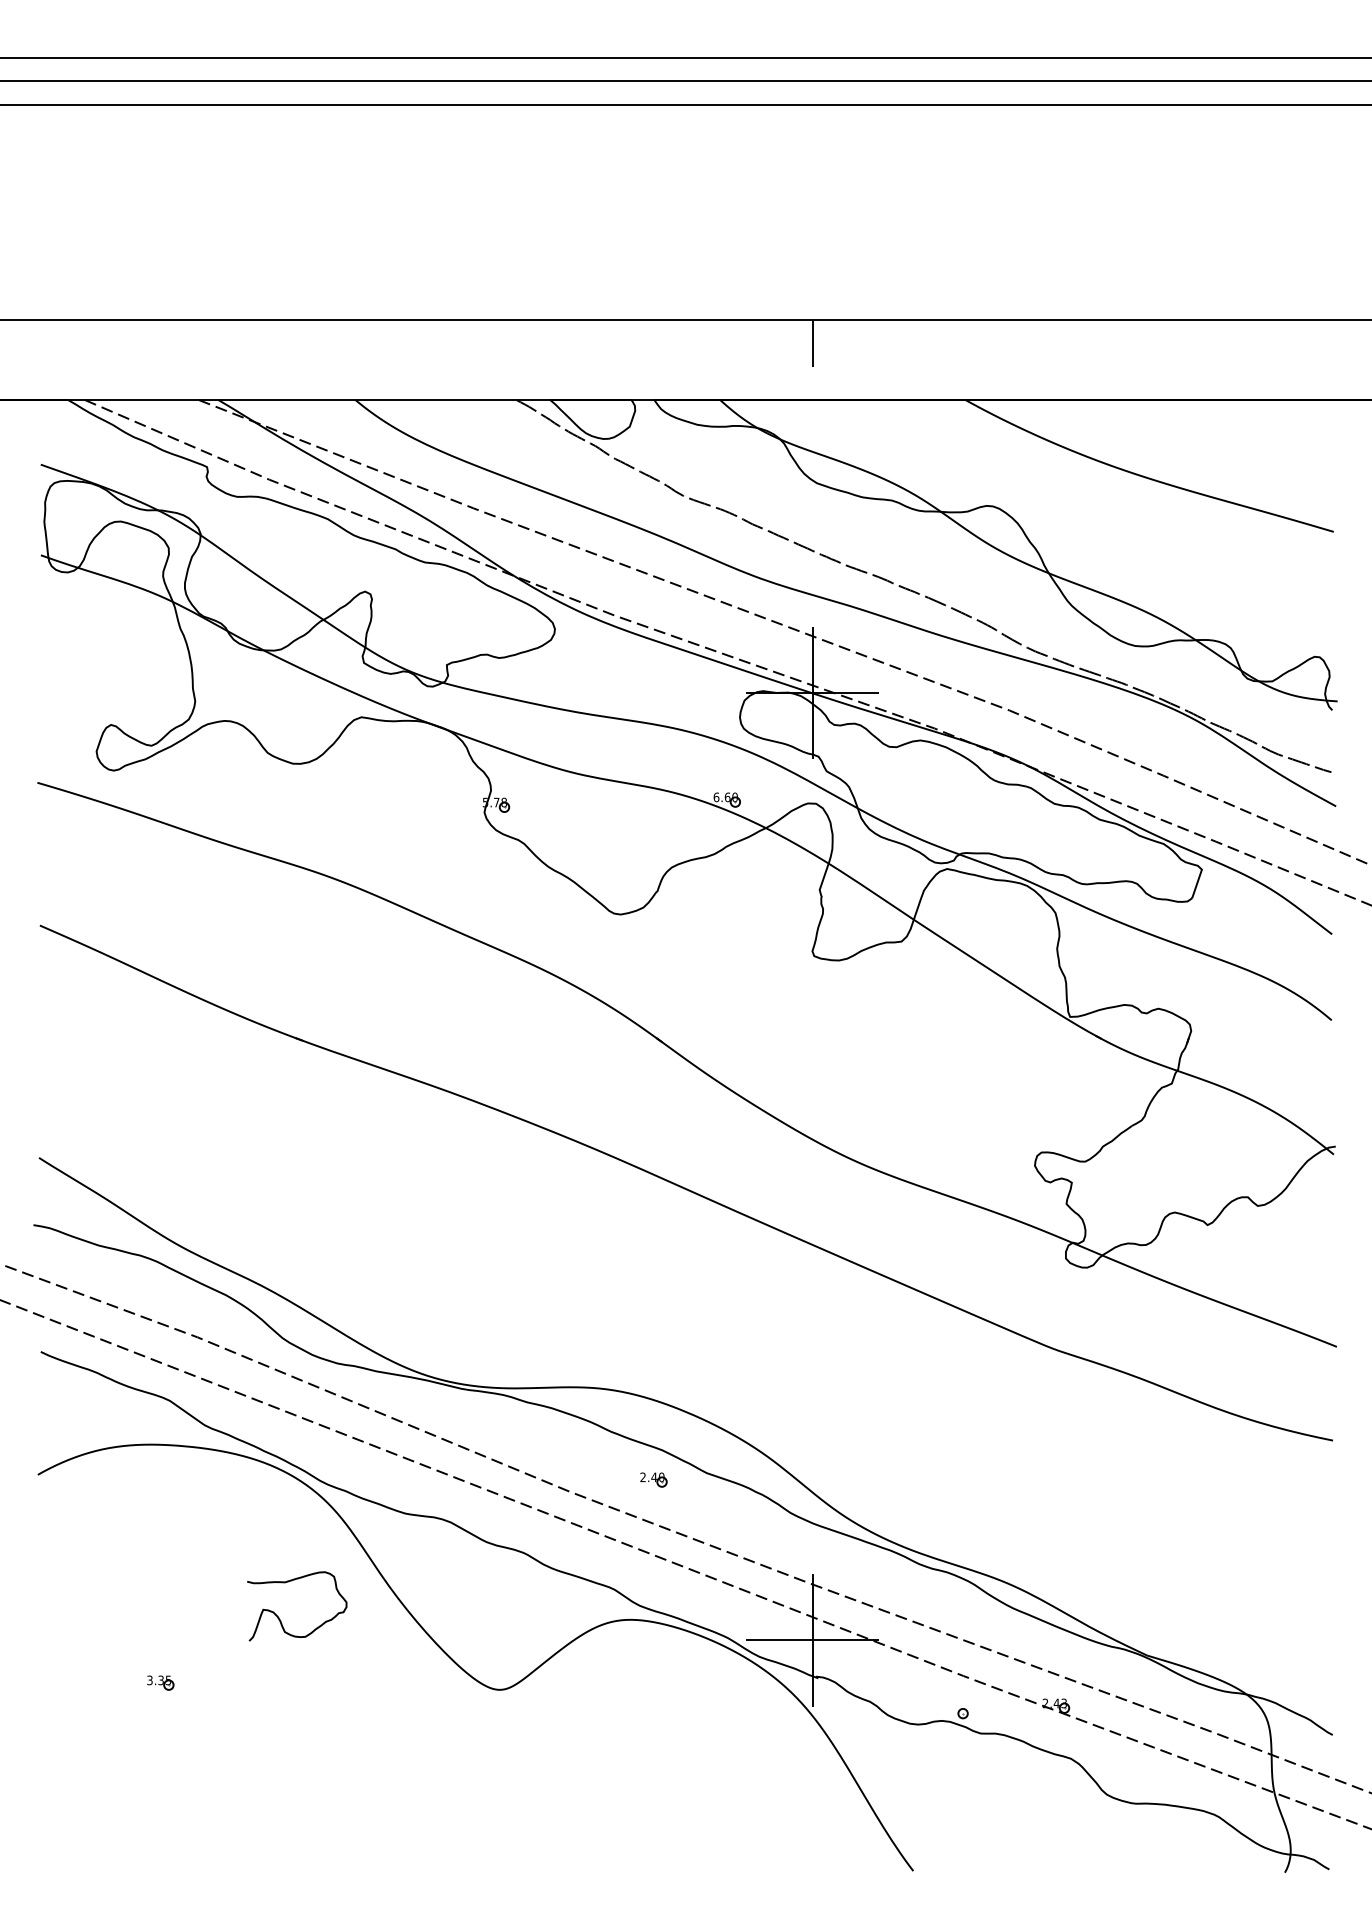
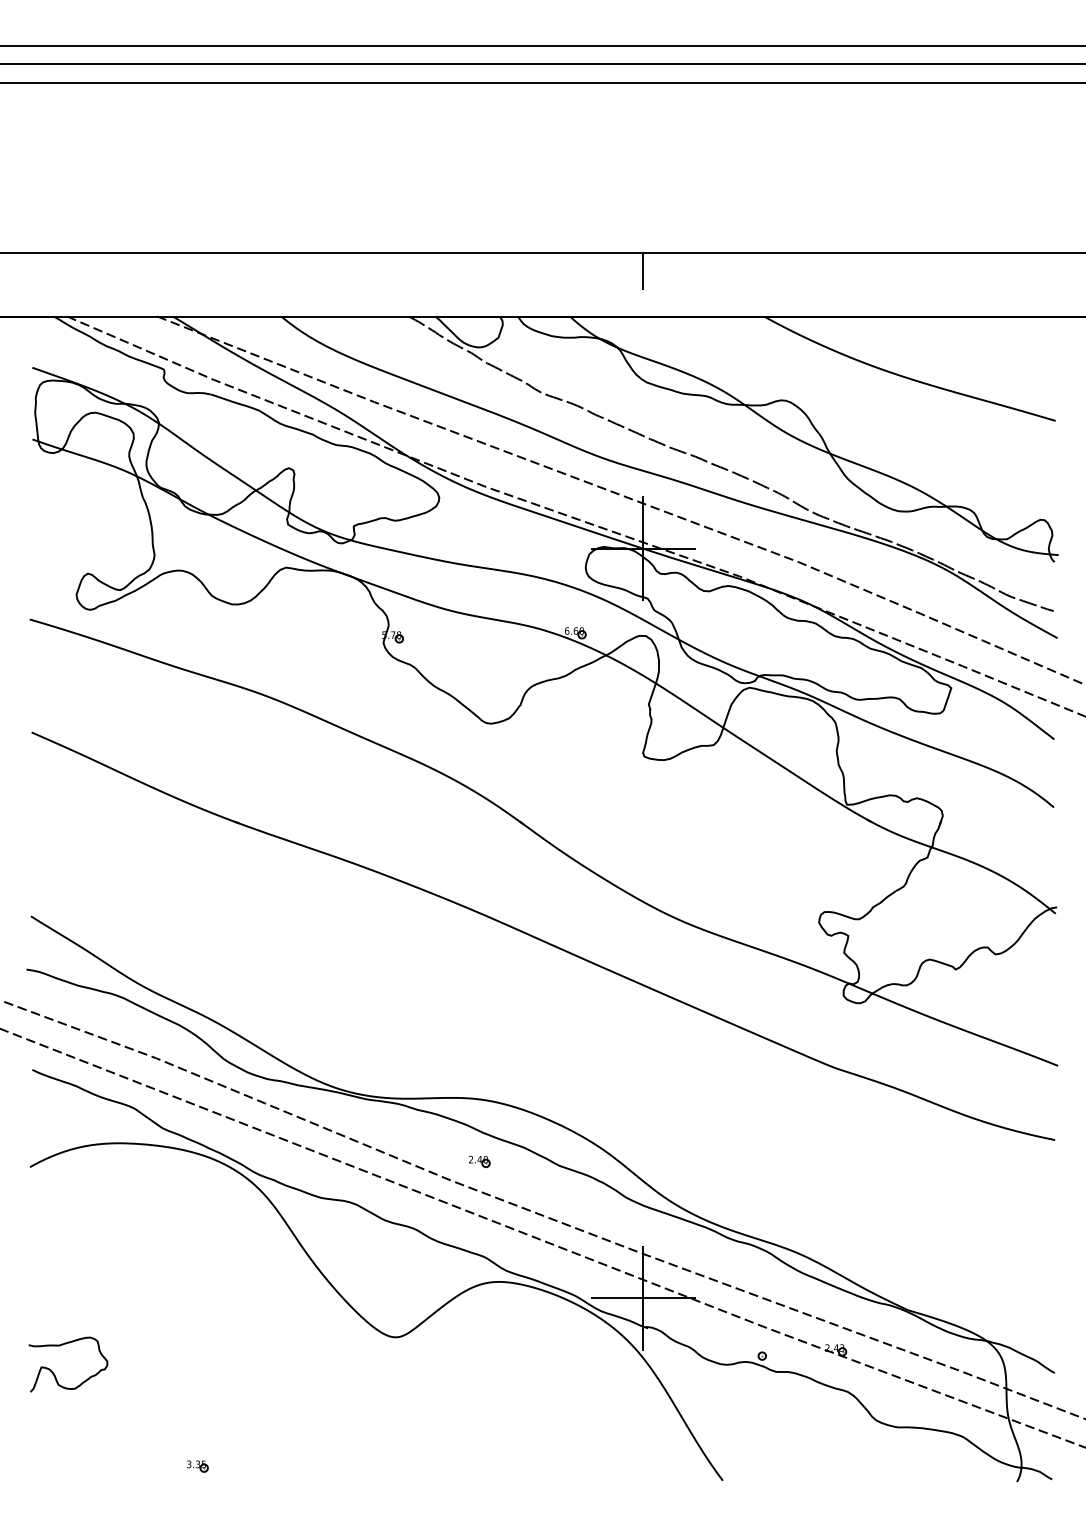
part: (653, 1479) -> (479, 1161), moved
curve: (279, 1617) -> (54, 1373), moved
part: (160, 1682) -> (197, 1466), moved

